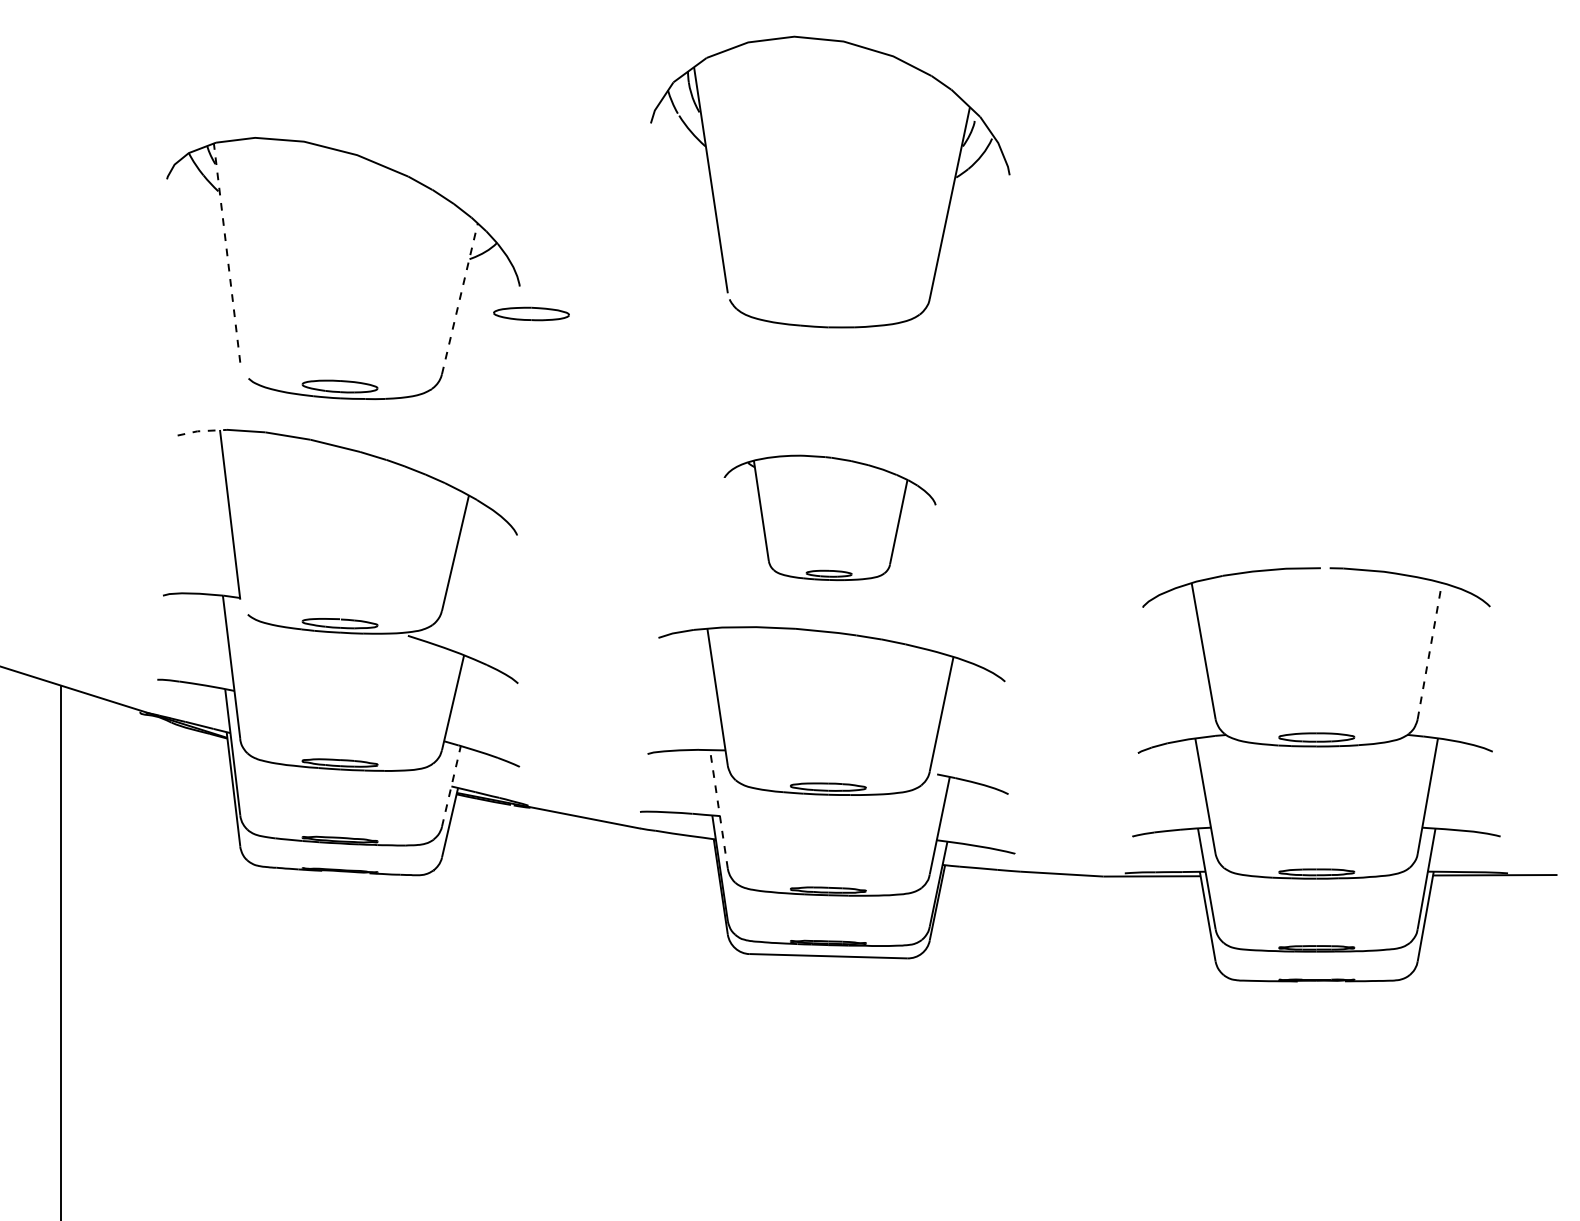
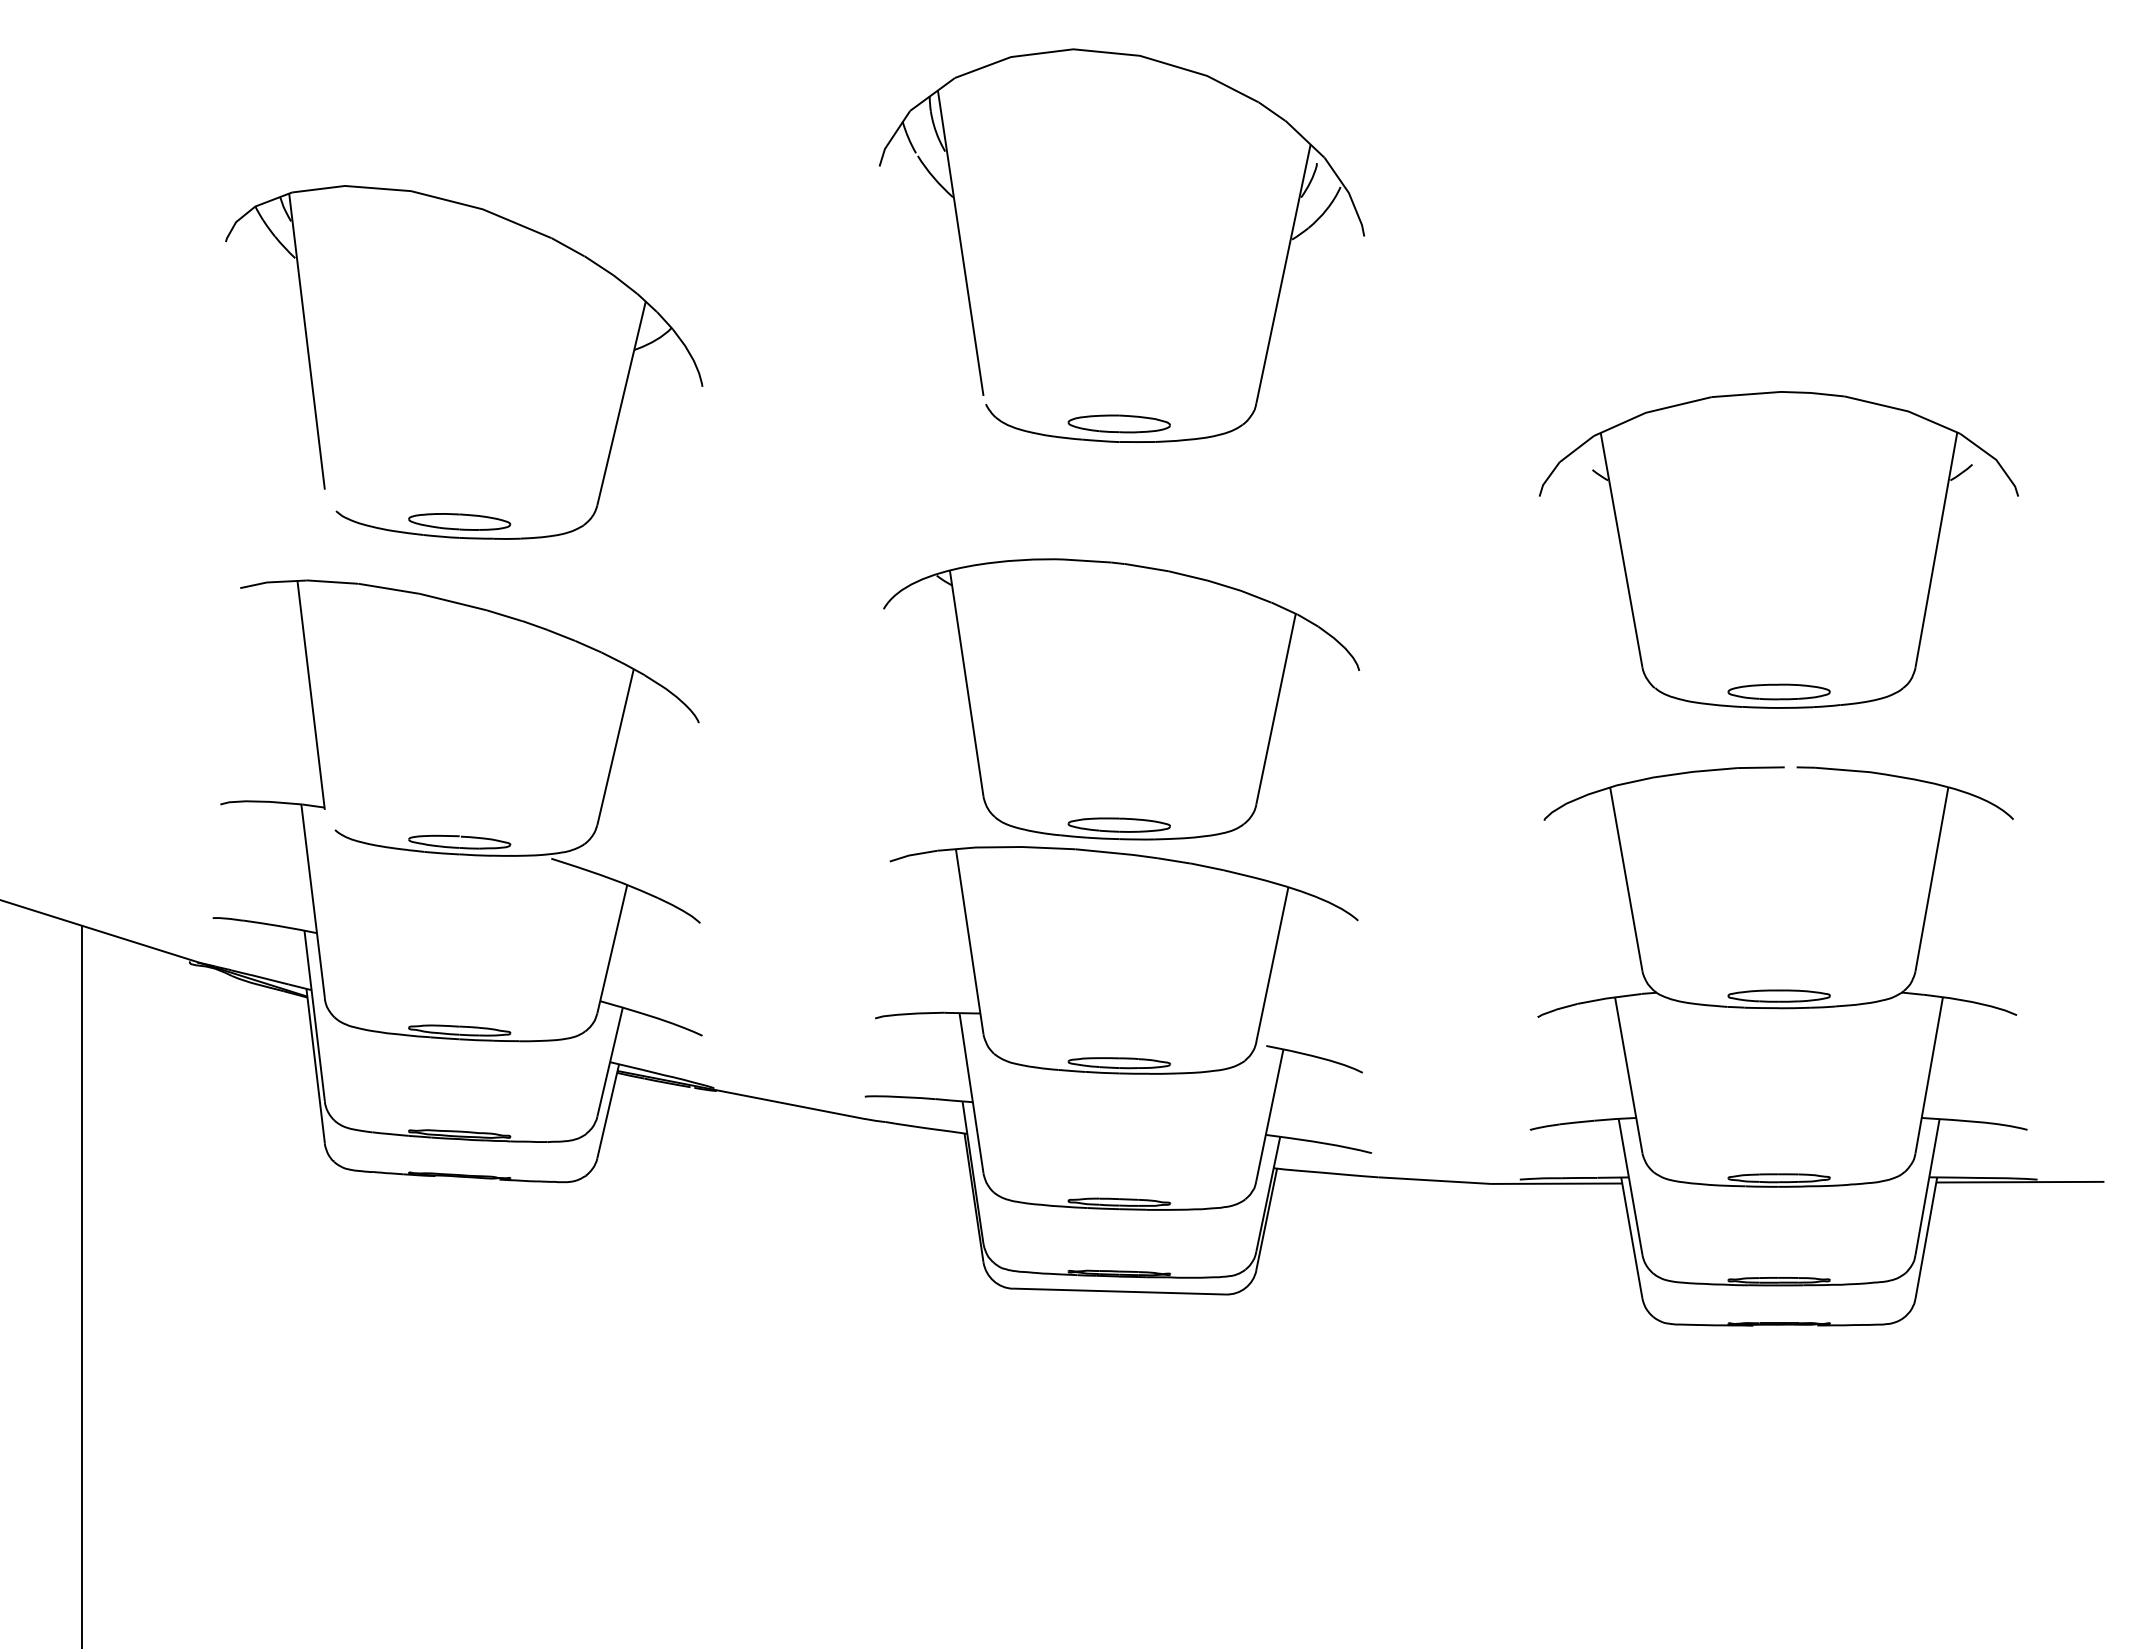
line: (226, 252) -> (306, 341), dashed -> solid
line: (459, 298) -> (621, 403), dashed -> solid
part: (530, 313) -> (1118, 423), moved
part: (1316, 406) -> (1778, 549), added
line: (201, 431) -> (272, 582), dashed -> solid
part: (829, 517) -> (1121, 699), size x1.67
line: (1429, 651) -> (1931, 879), dashed -> solid
line: (451, 786) -> (610, 1062), dashed -> solid
line: (718, 808) -> (971, 1092), dashed -> solid

